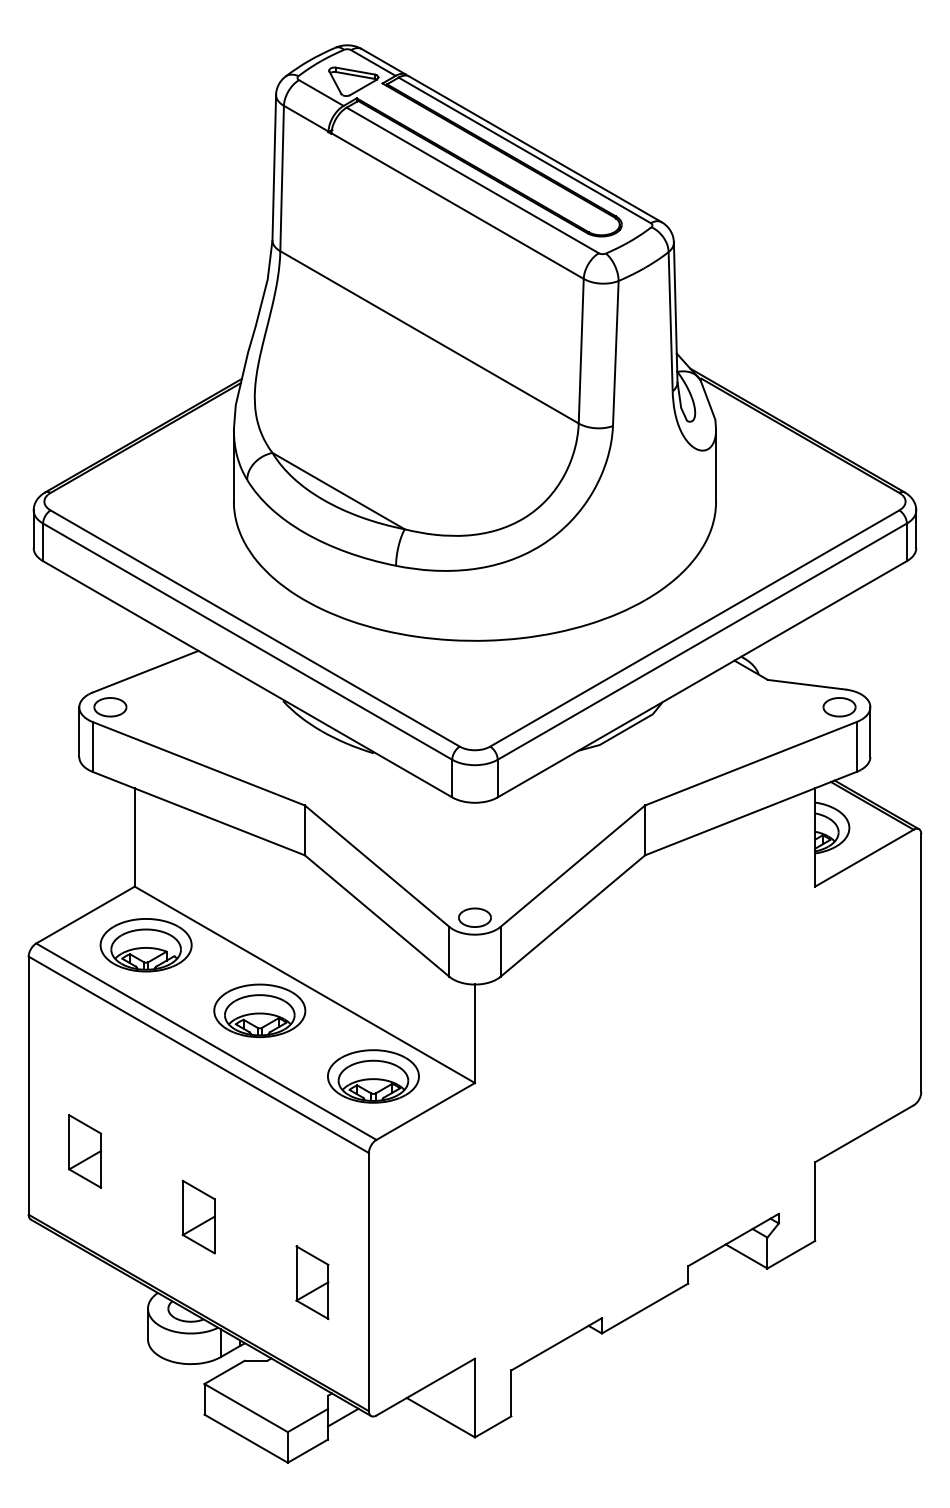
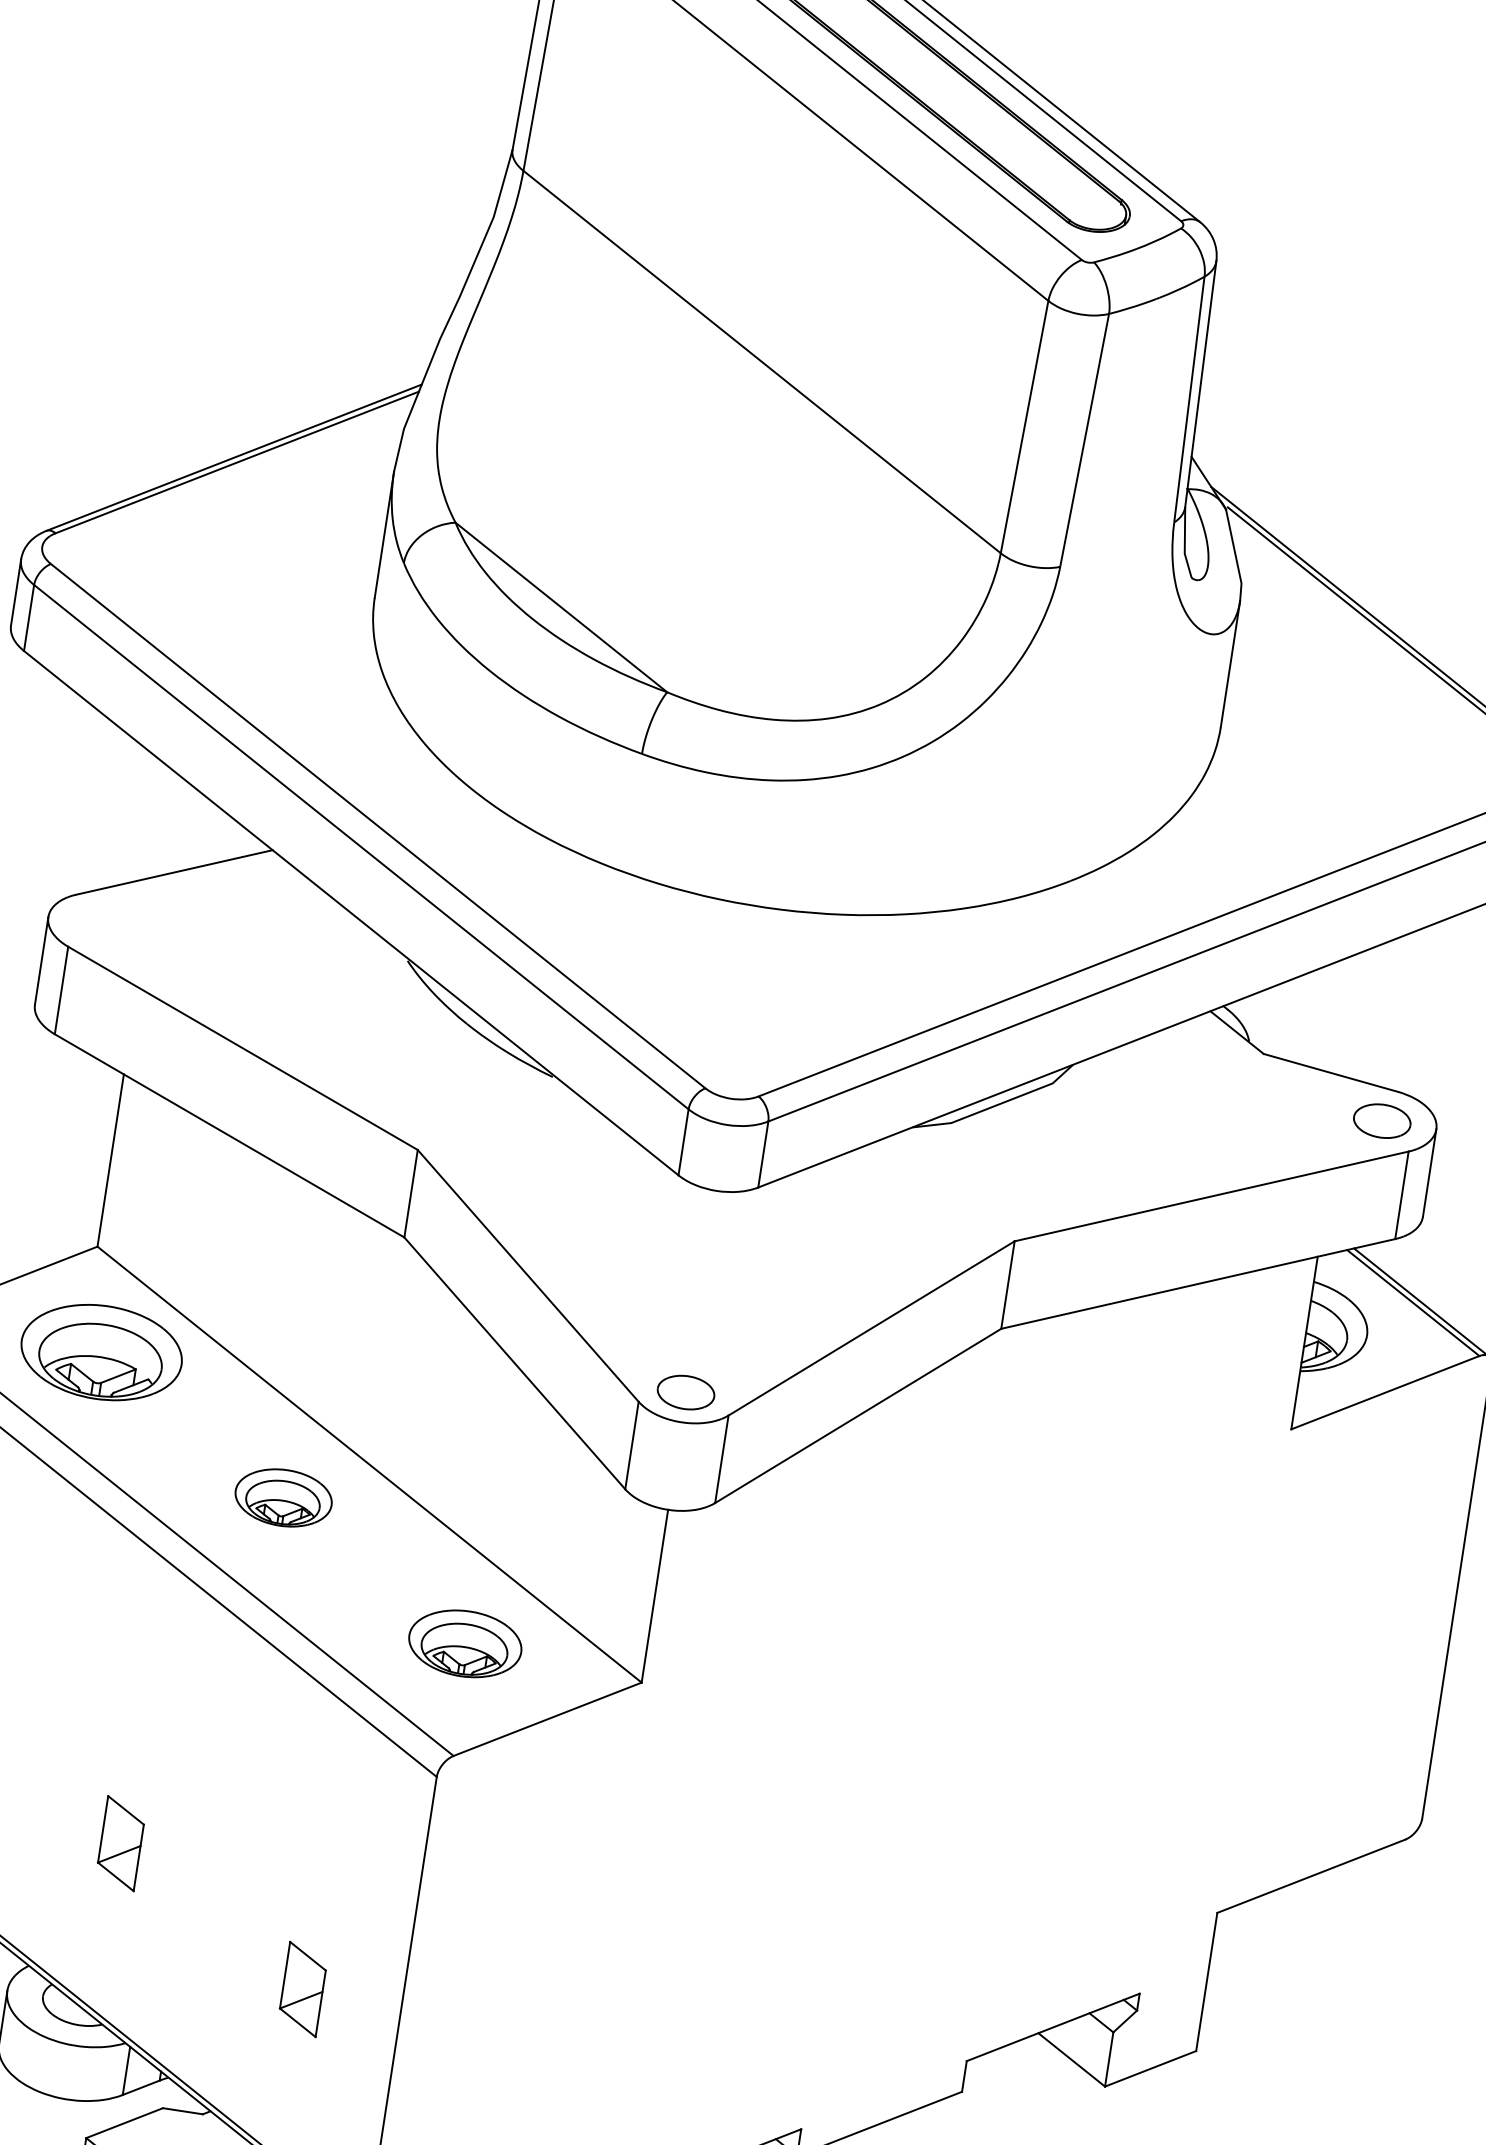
part: (110, 707) -> (102, 925), removed
part: (259, 1010) -> (283, 1497), size x0.6
part: (373, 1076) -> (465, 1643), size x0.7
part: (198, 1216) -> (120, 1842), size x0.7
part: (312, 1282) -> (303, 1988), size x0.7

